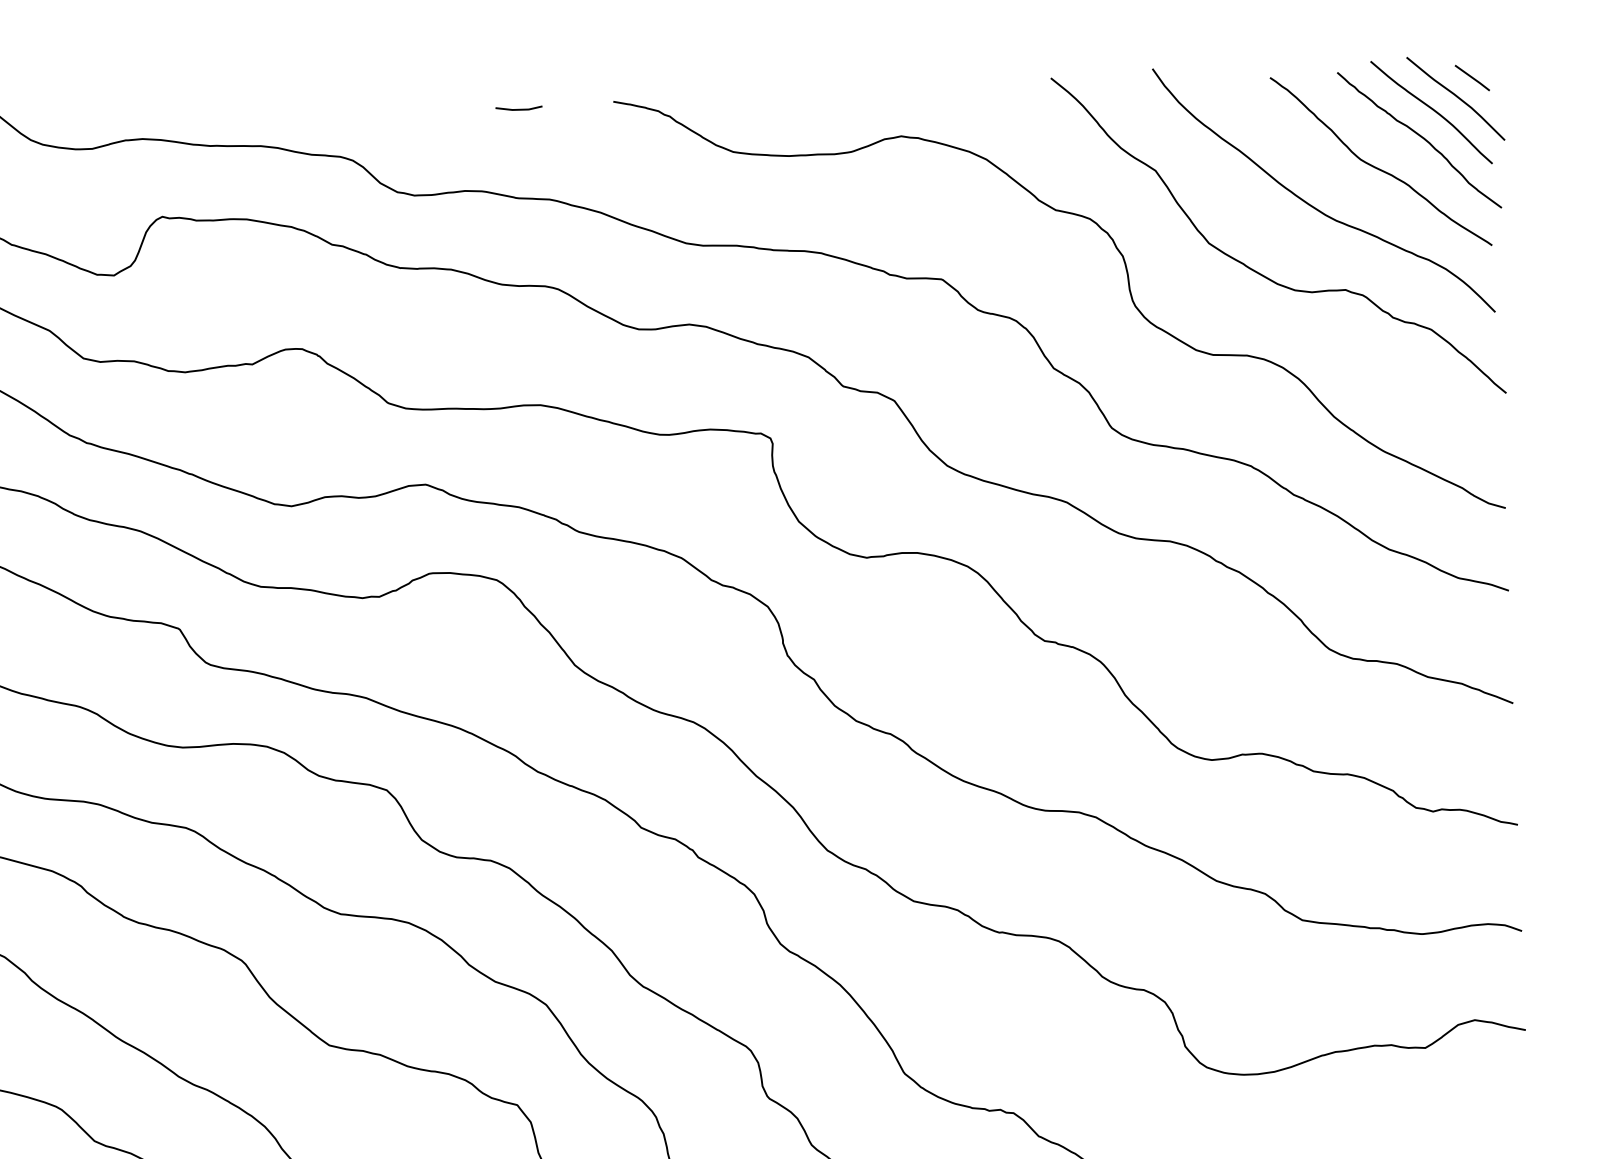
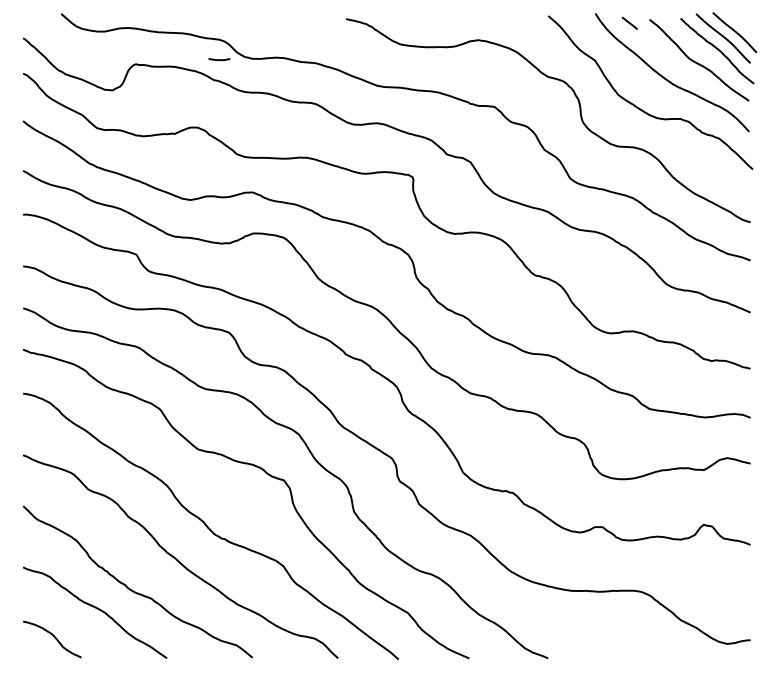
line: (1471, 76) -> (629, 22), moved
line: (519, 108) -> (219, 59), moved

